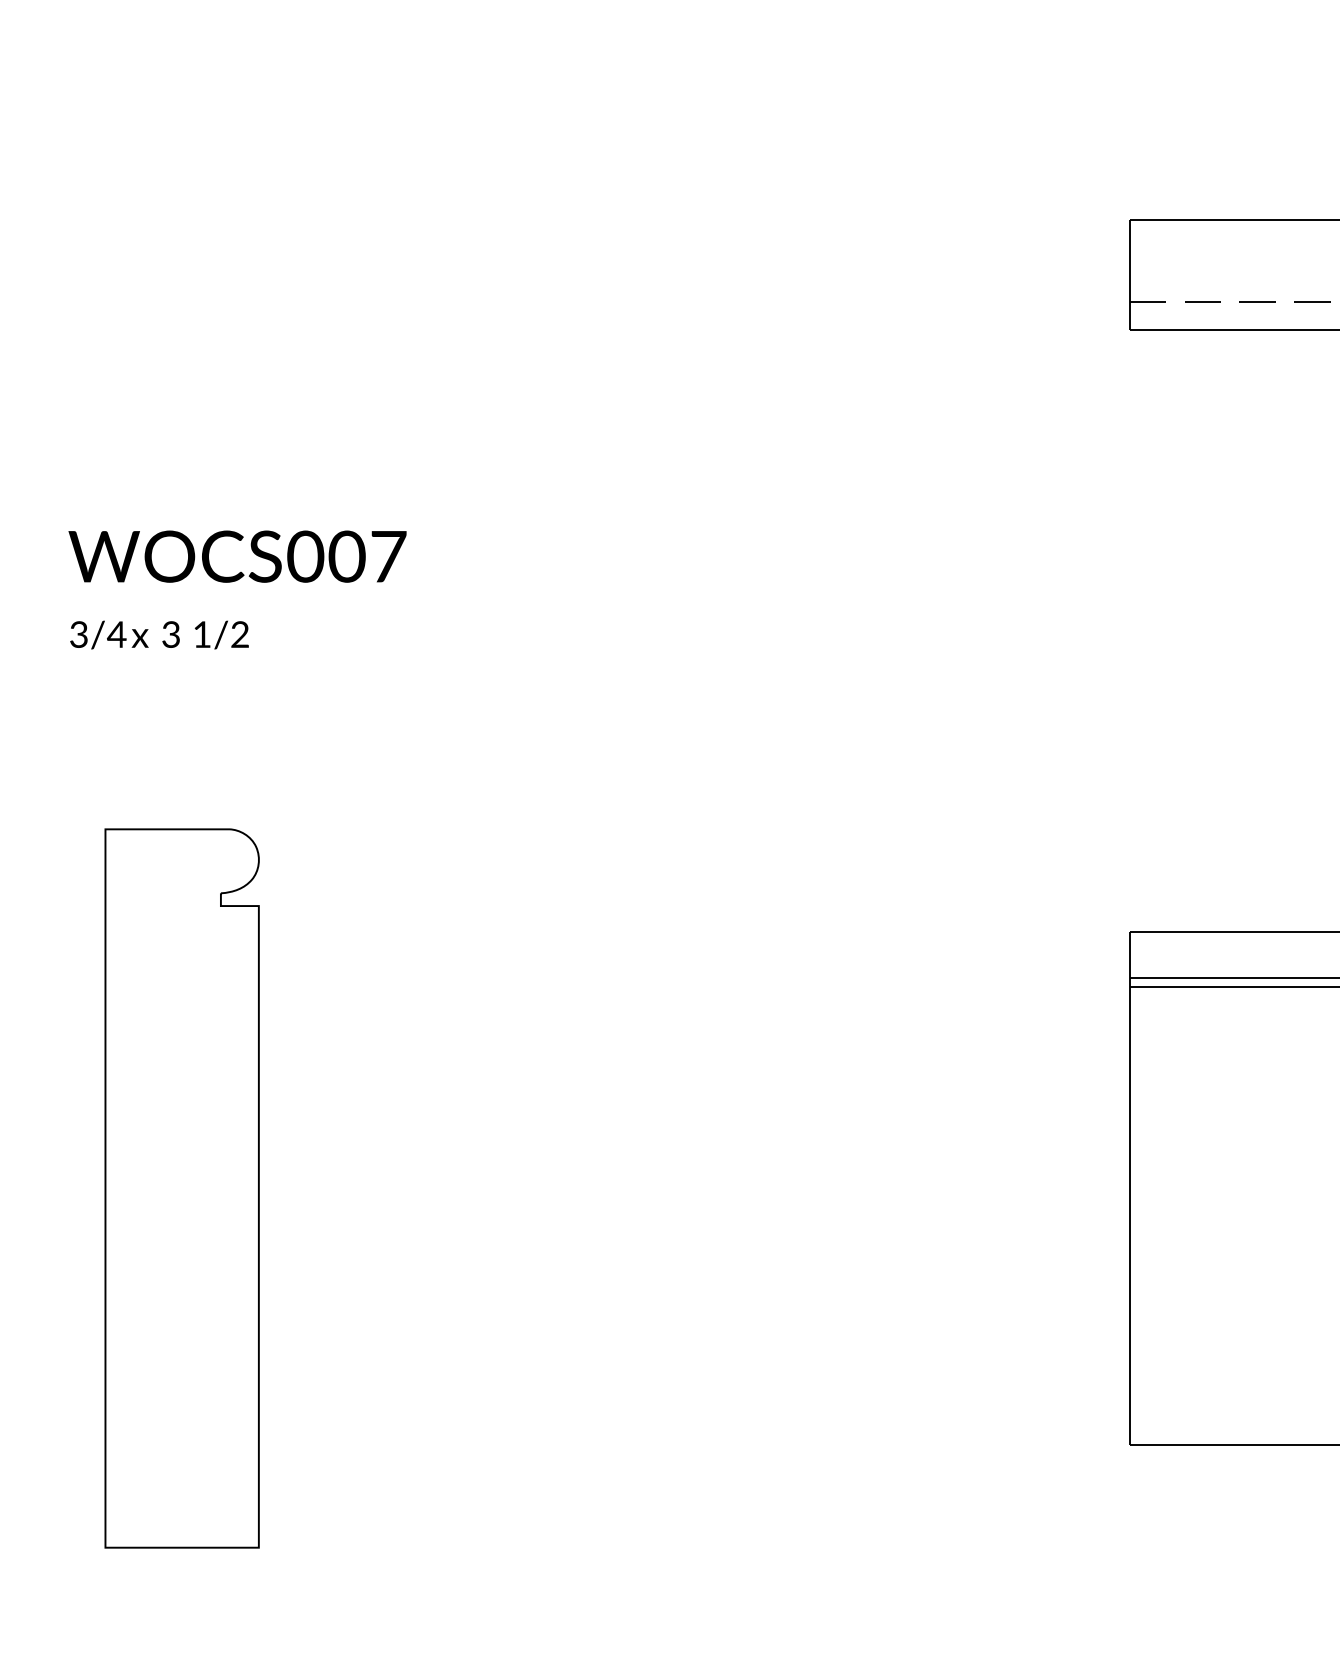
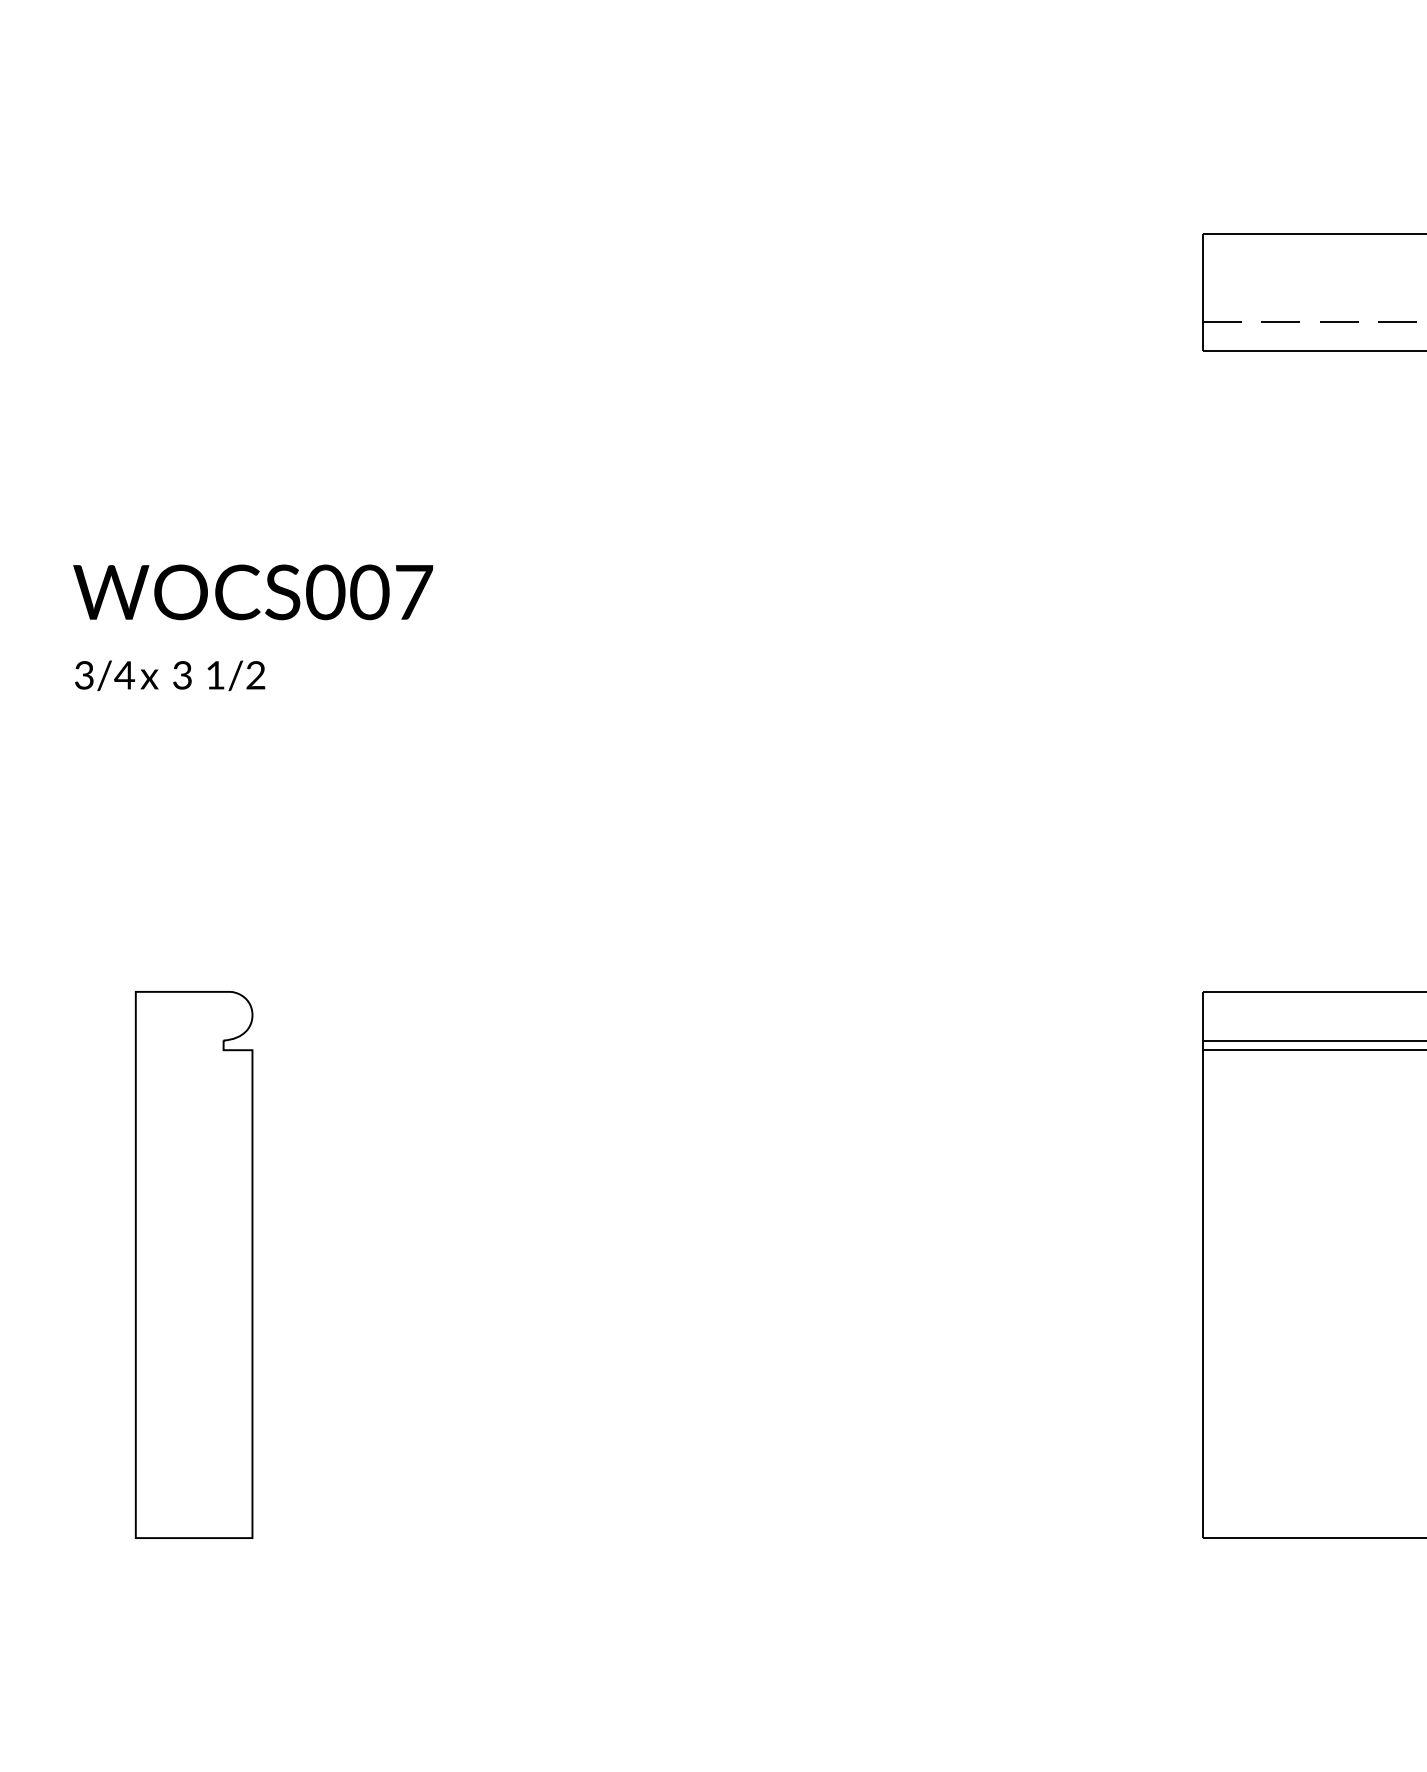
part: (181, 1188) -> (193, 1264), size x0.71

